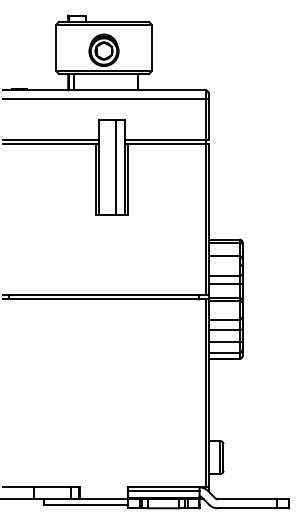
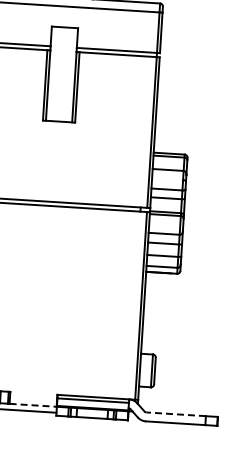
line: (115, 167) -> (65, 74), removed
line: (104, 499) -> (33, 405), solid -> dashed
line: (247, 499) -> (176, 414), solid -> dashed

